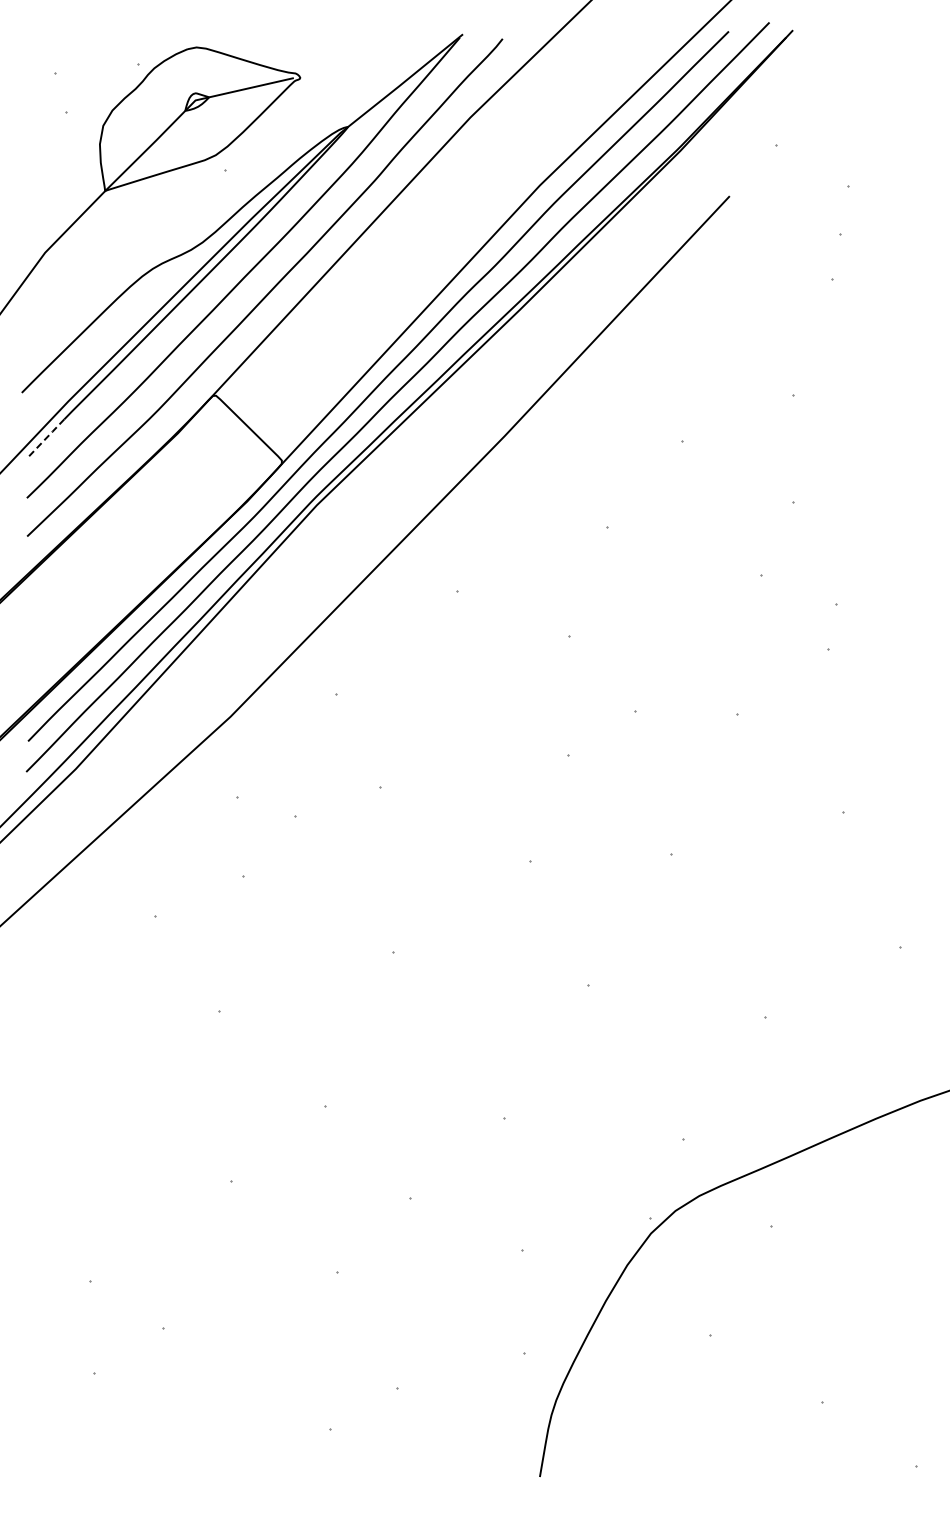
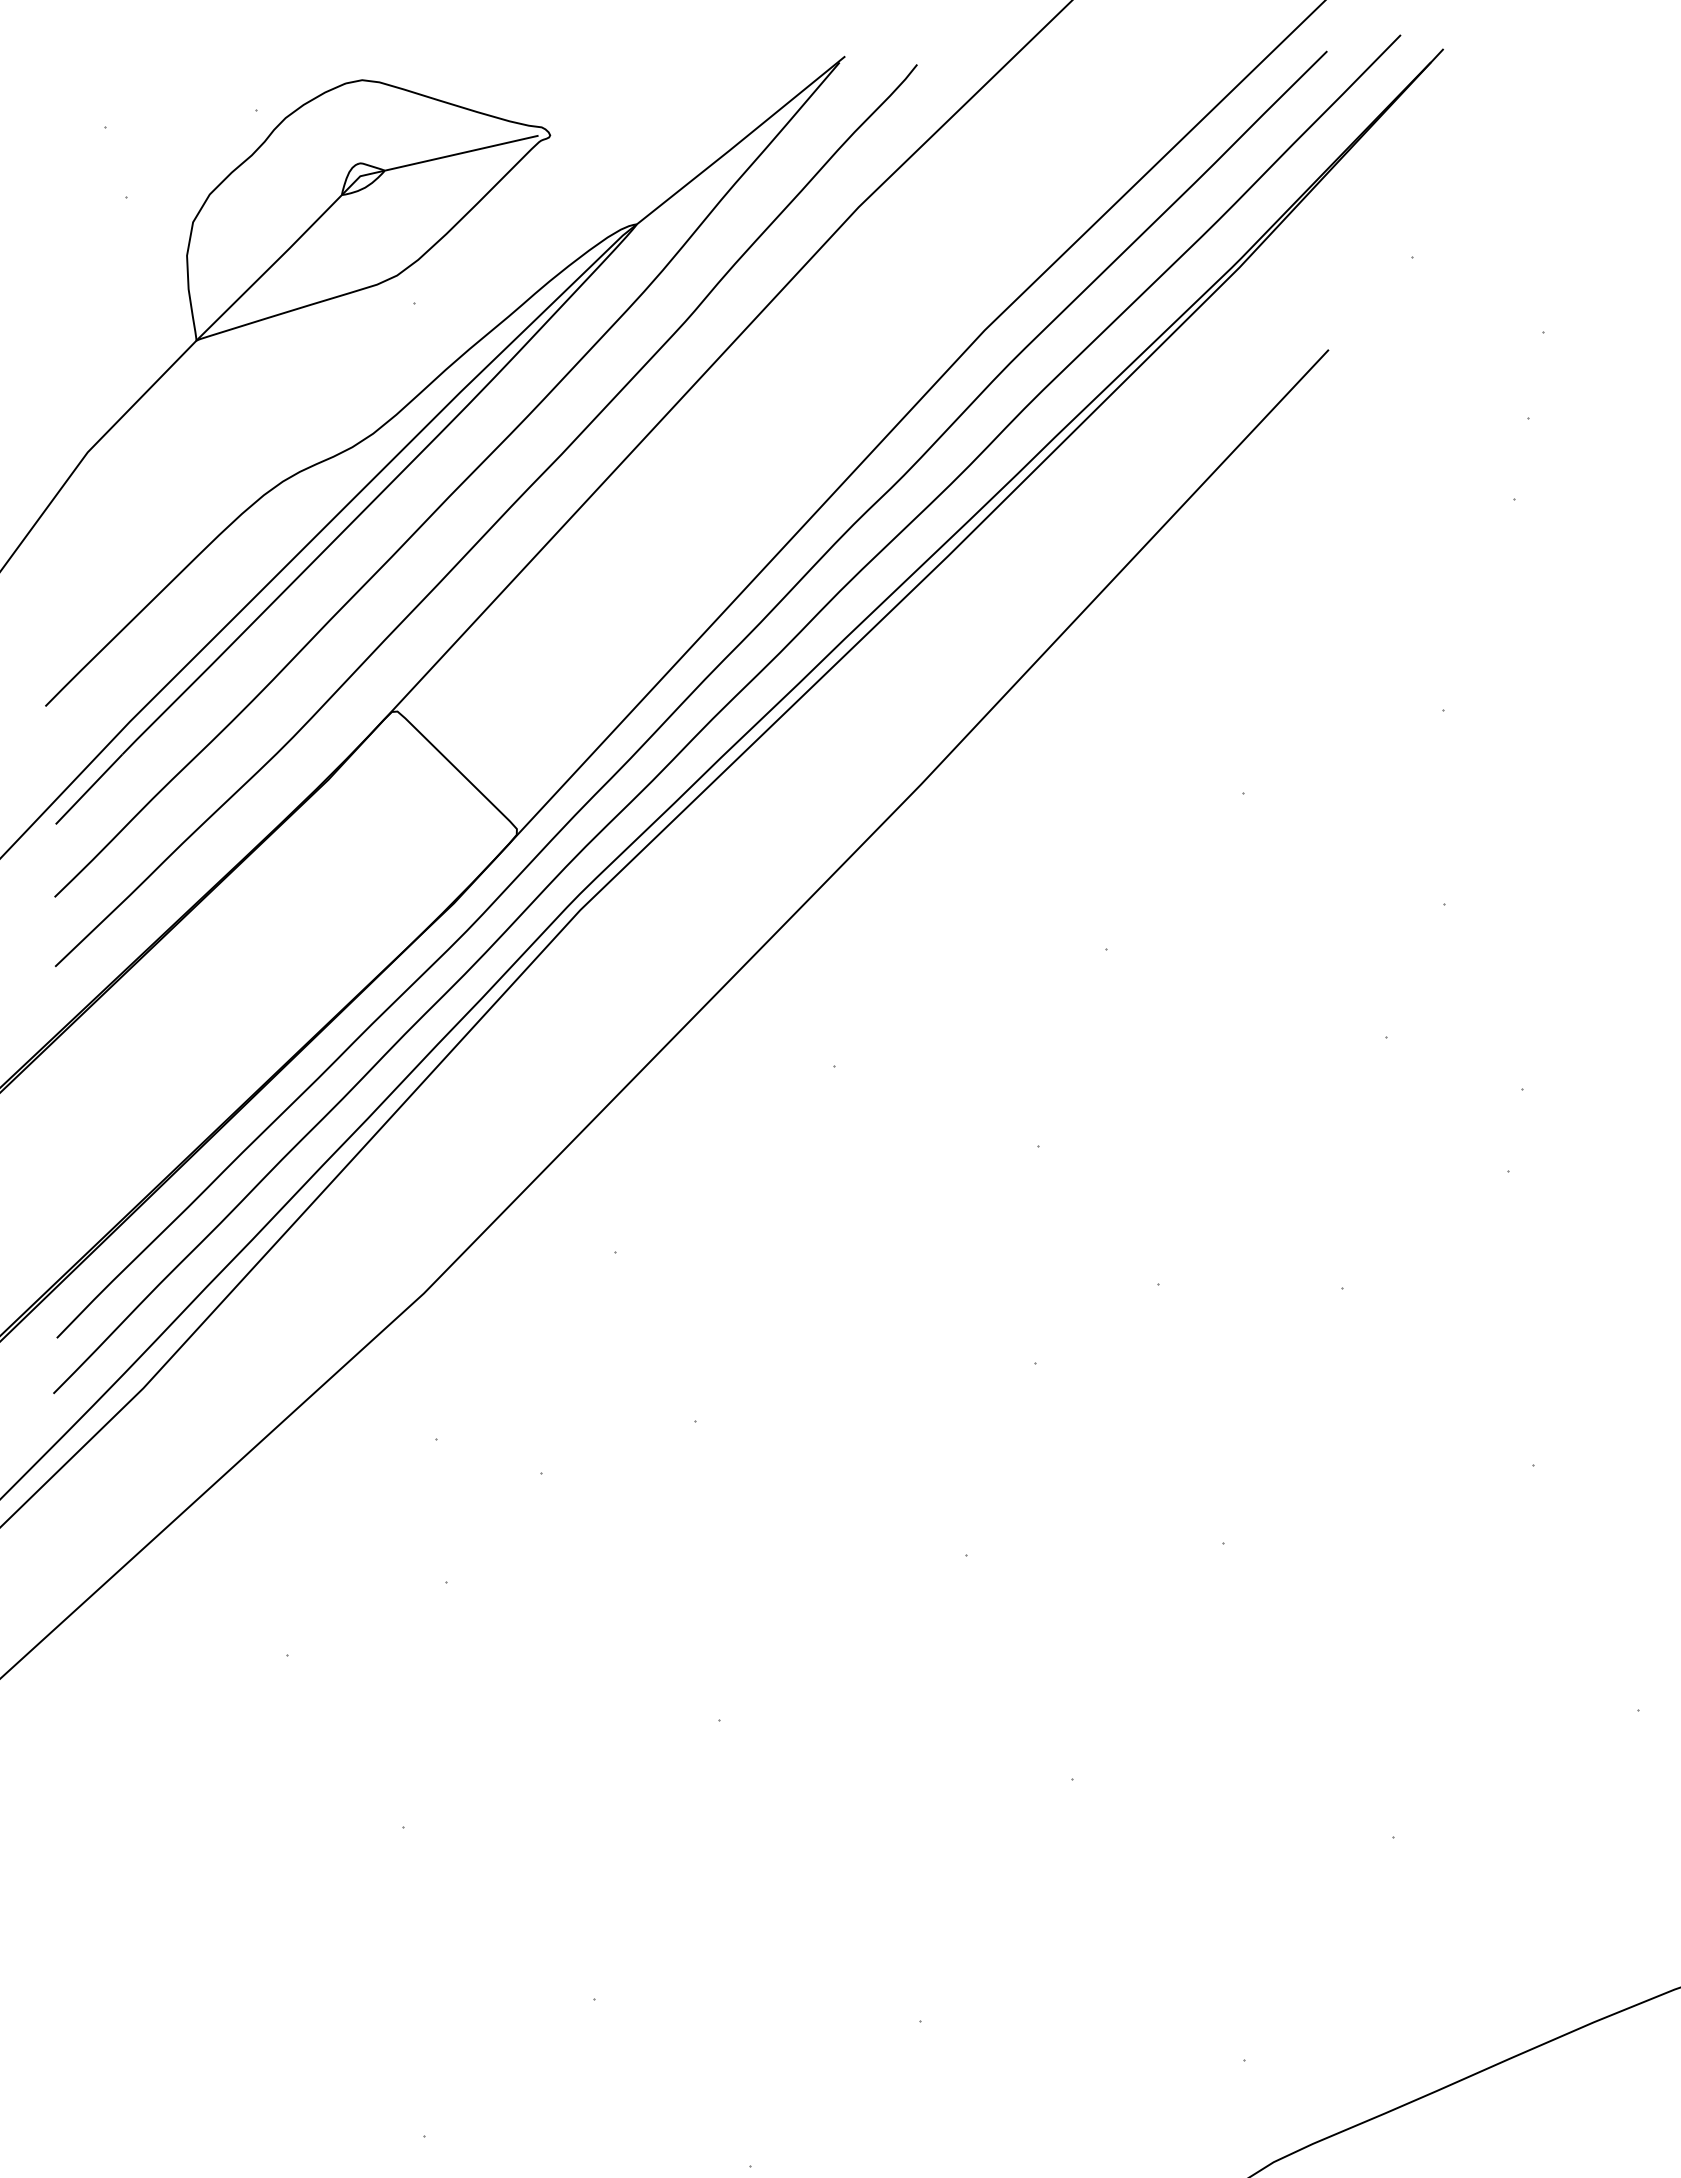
line: (45, 438) -> (88, 789), dashed -> solid

